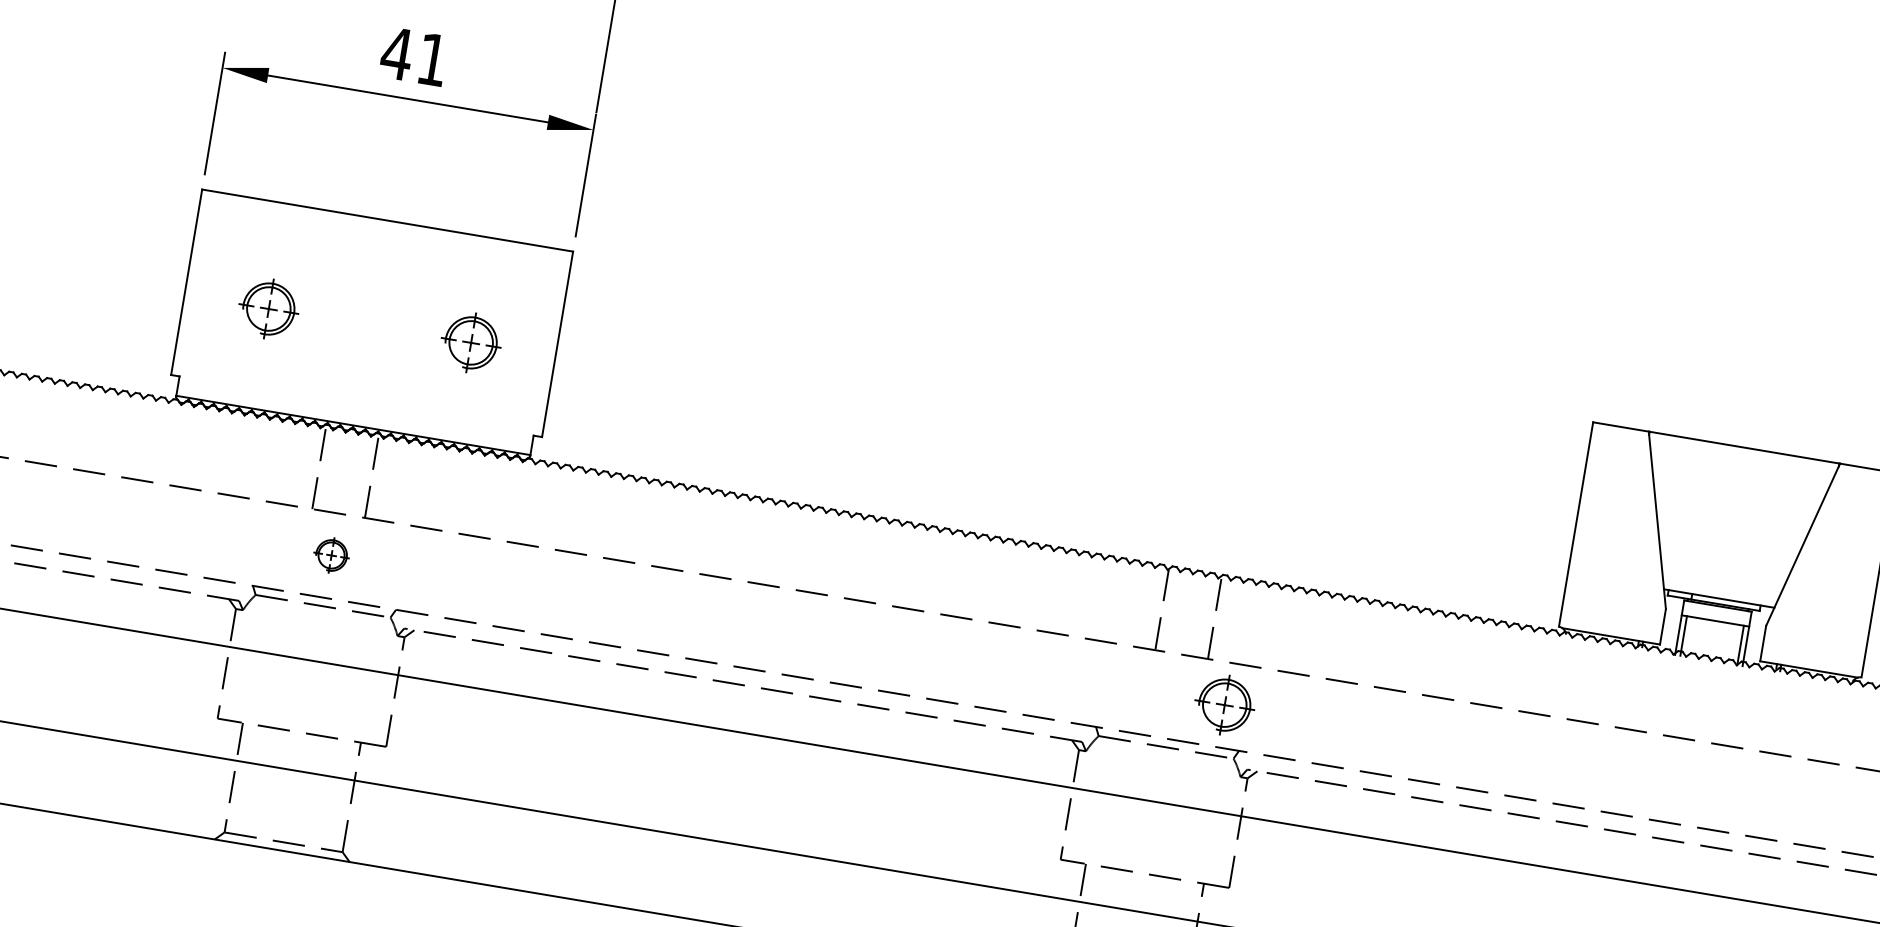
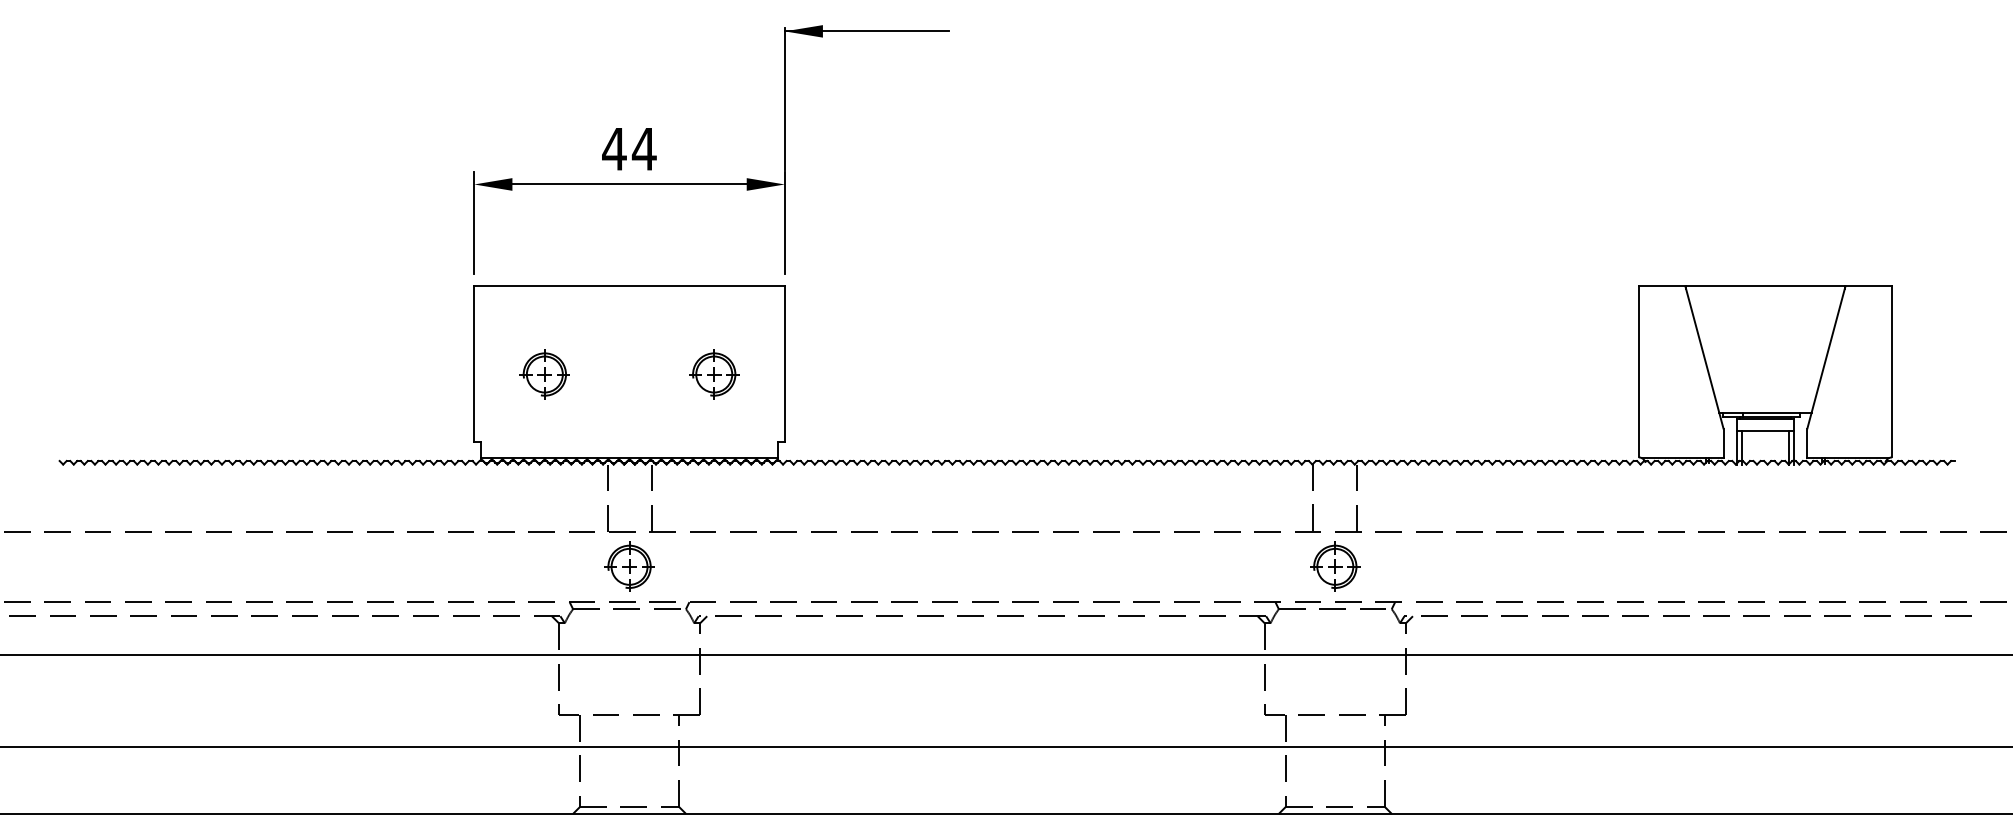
text: (431, 59) -> (643, 149), 41 -> 44
part: (331, 555) -> (629, 566), size x1.67
part: (1225, 704) -> (1335, 566), moved

